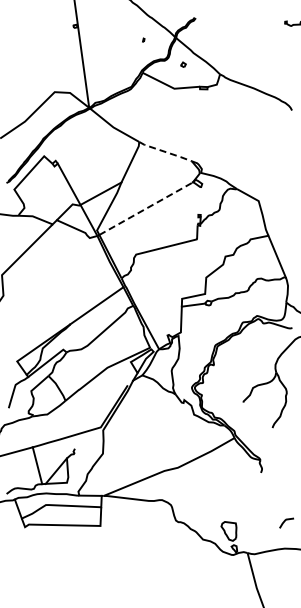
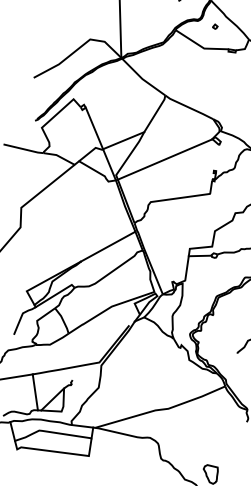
line: (164, 151) -> (188, 107), dashed -> solid
line: (146, 208) -> (165, 159), dashed -> solid

